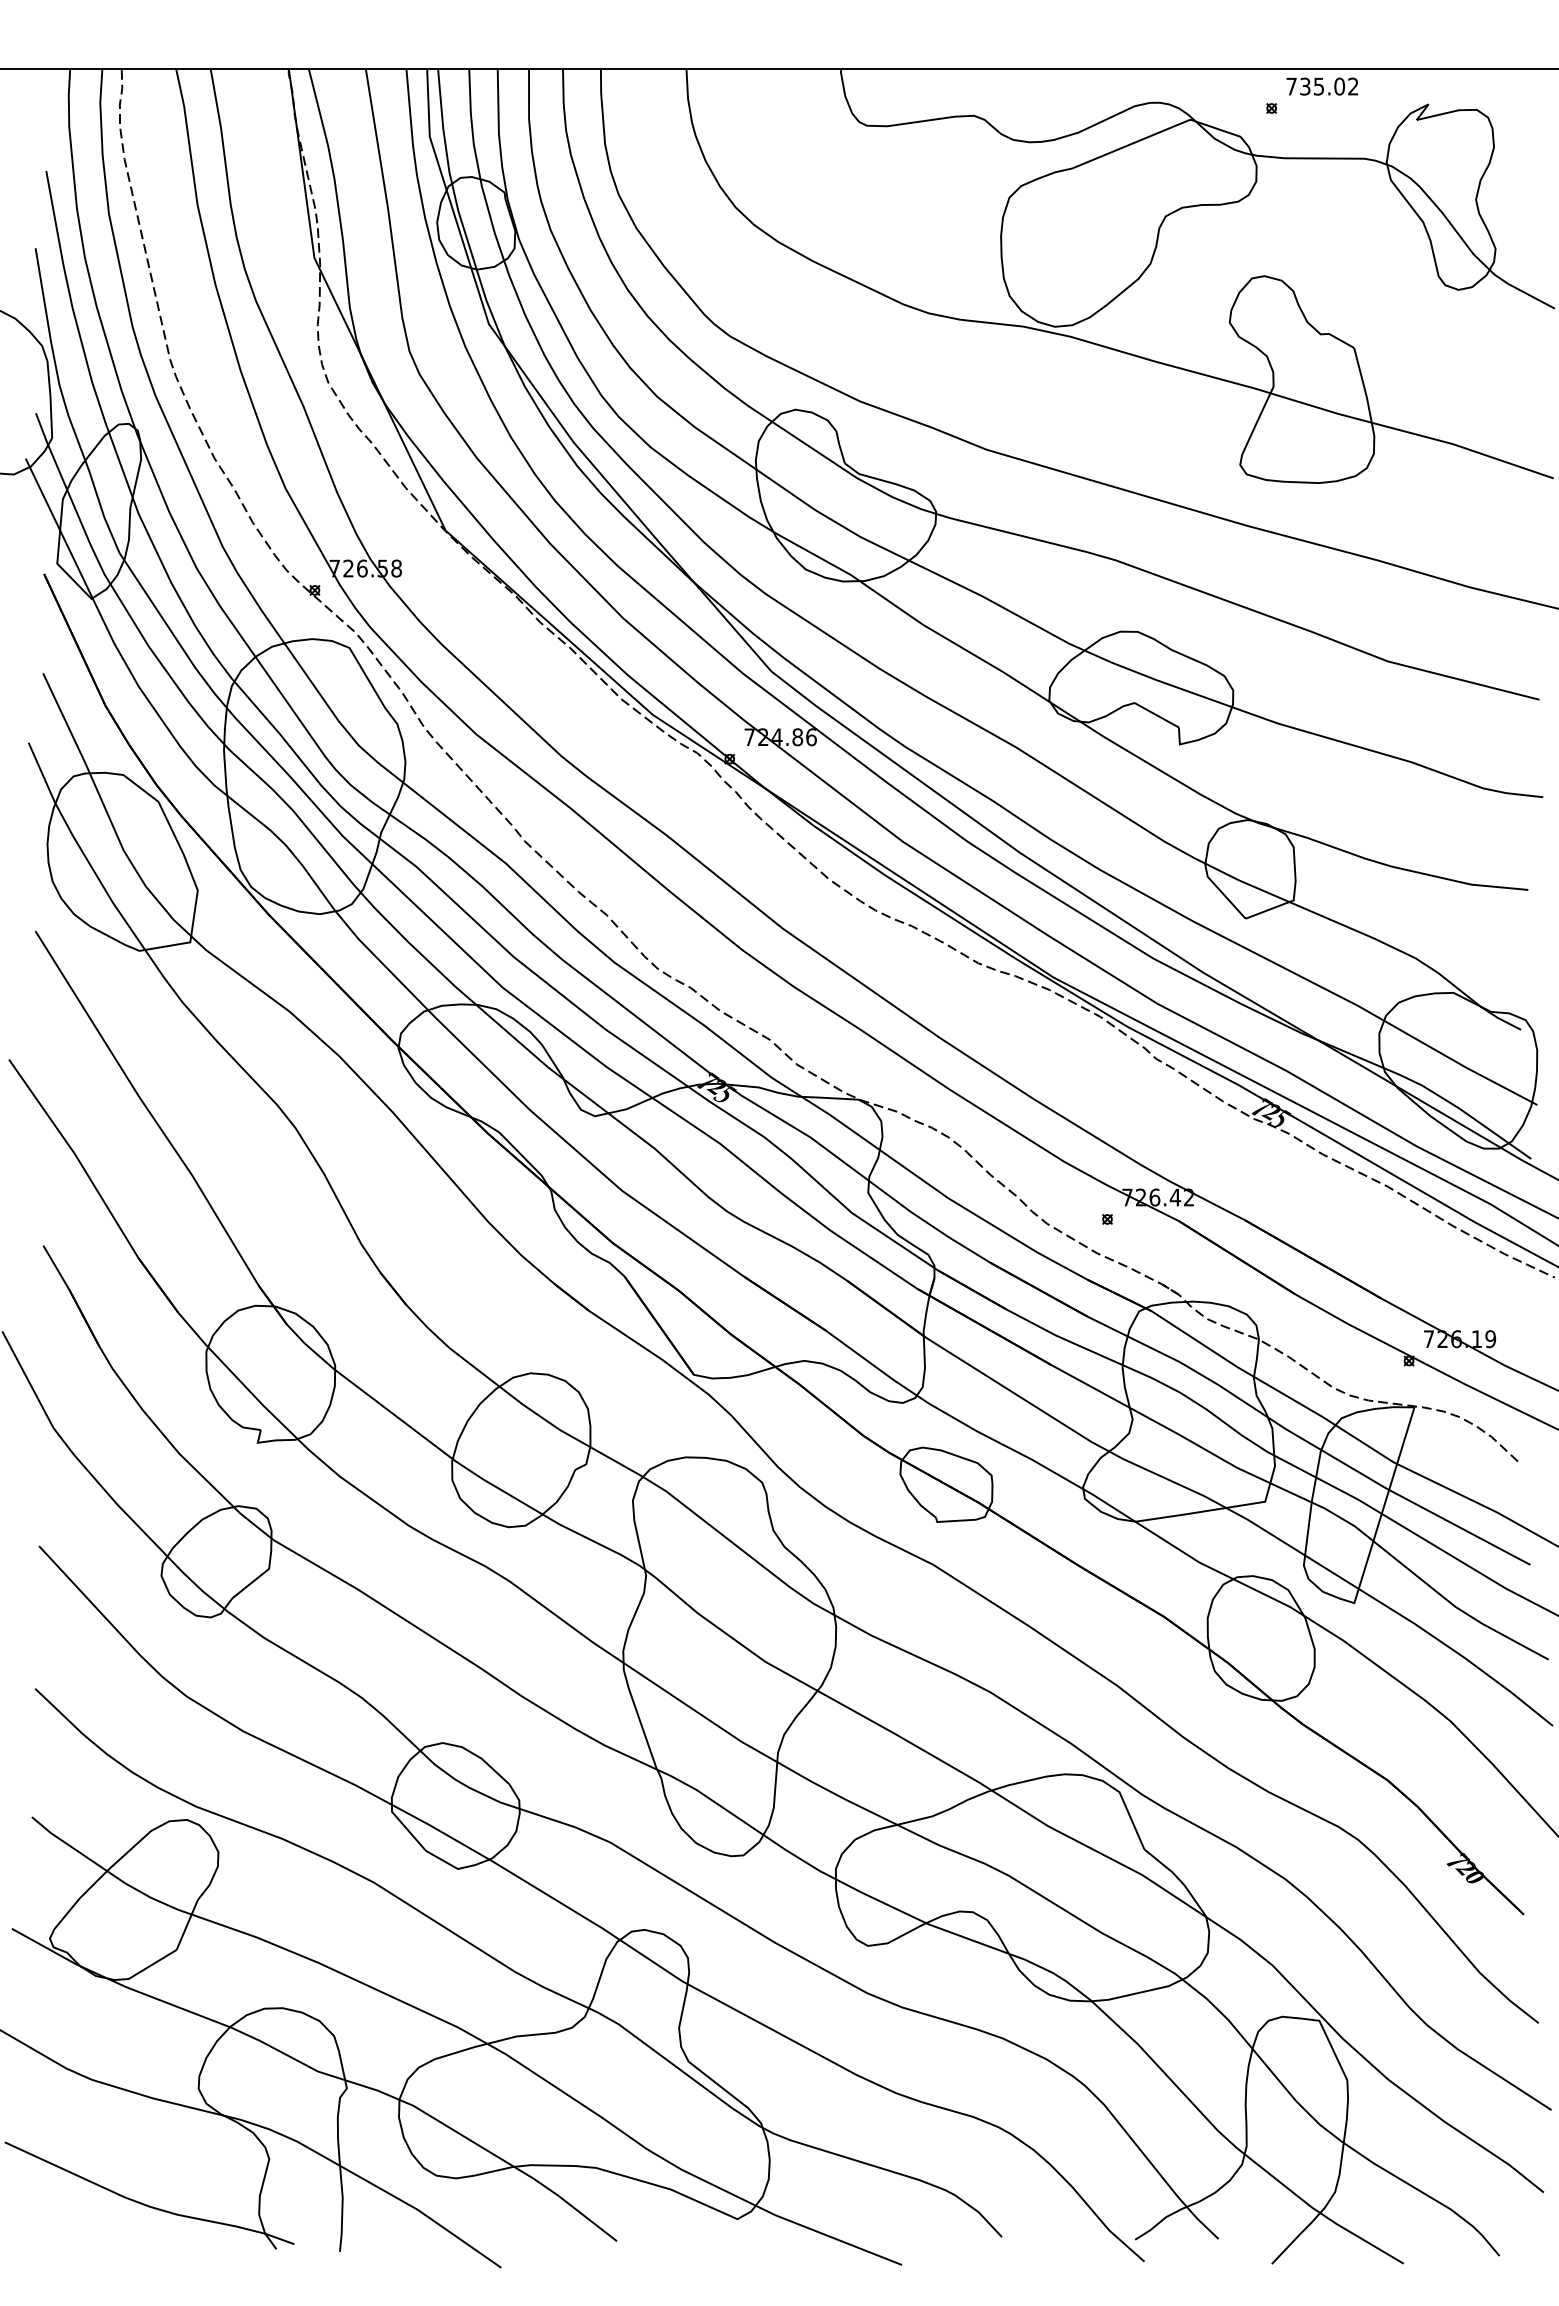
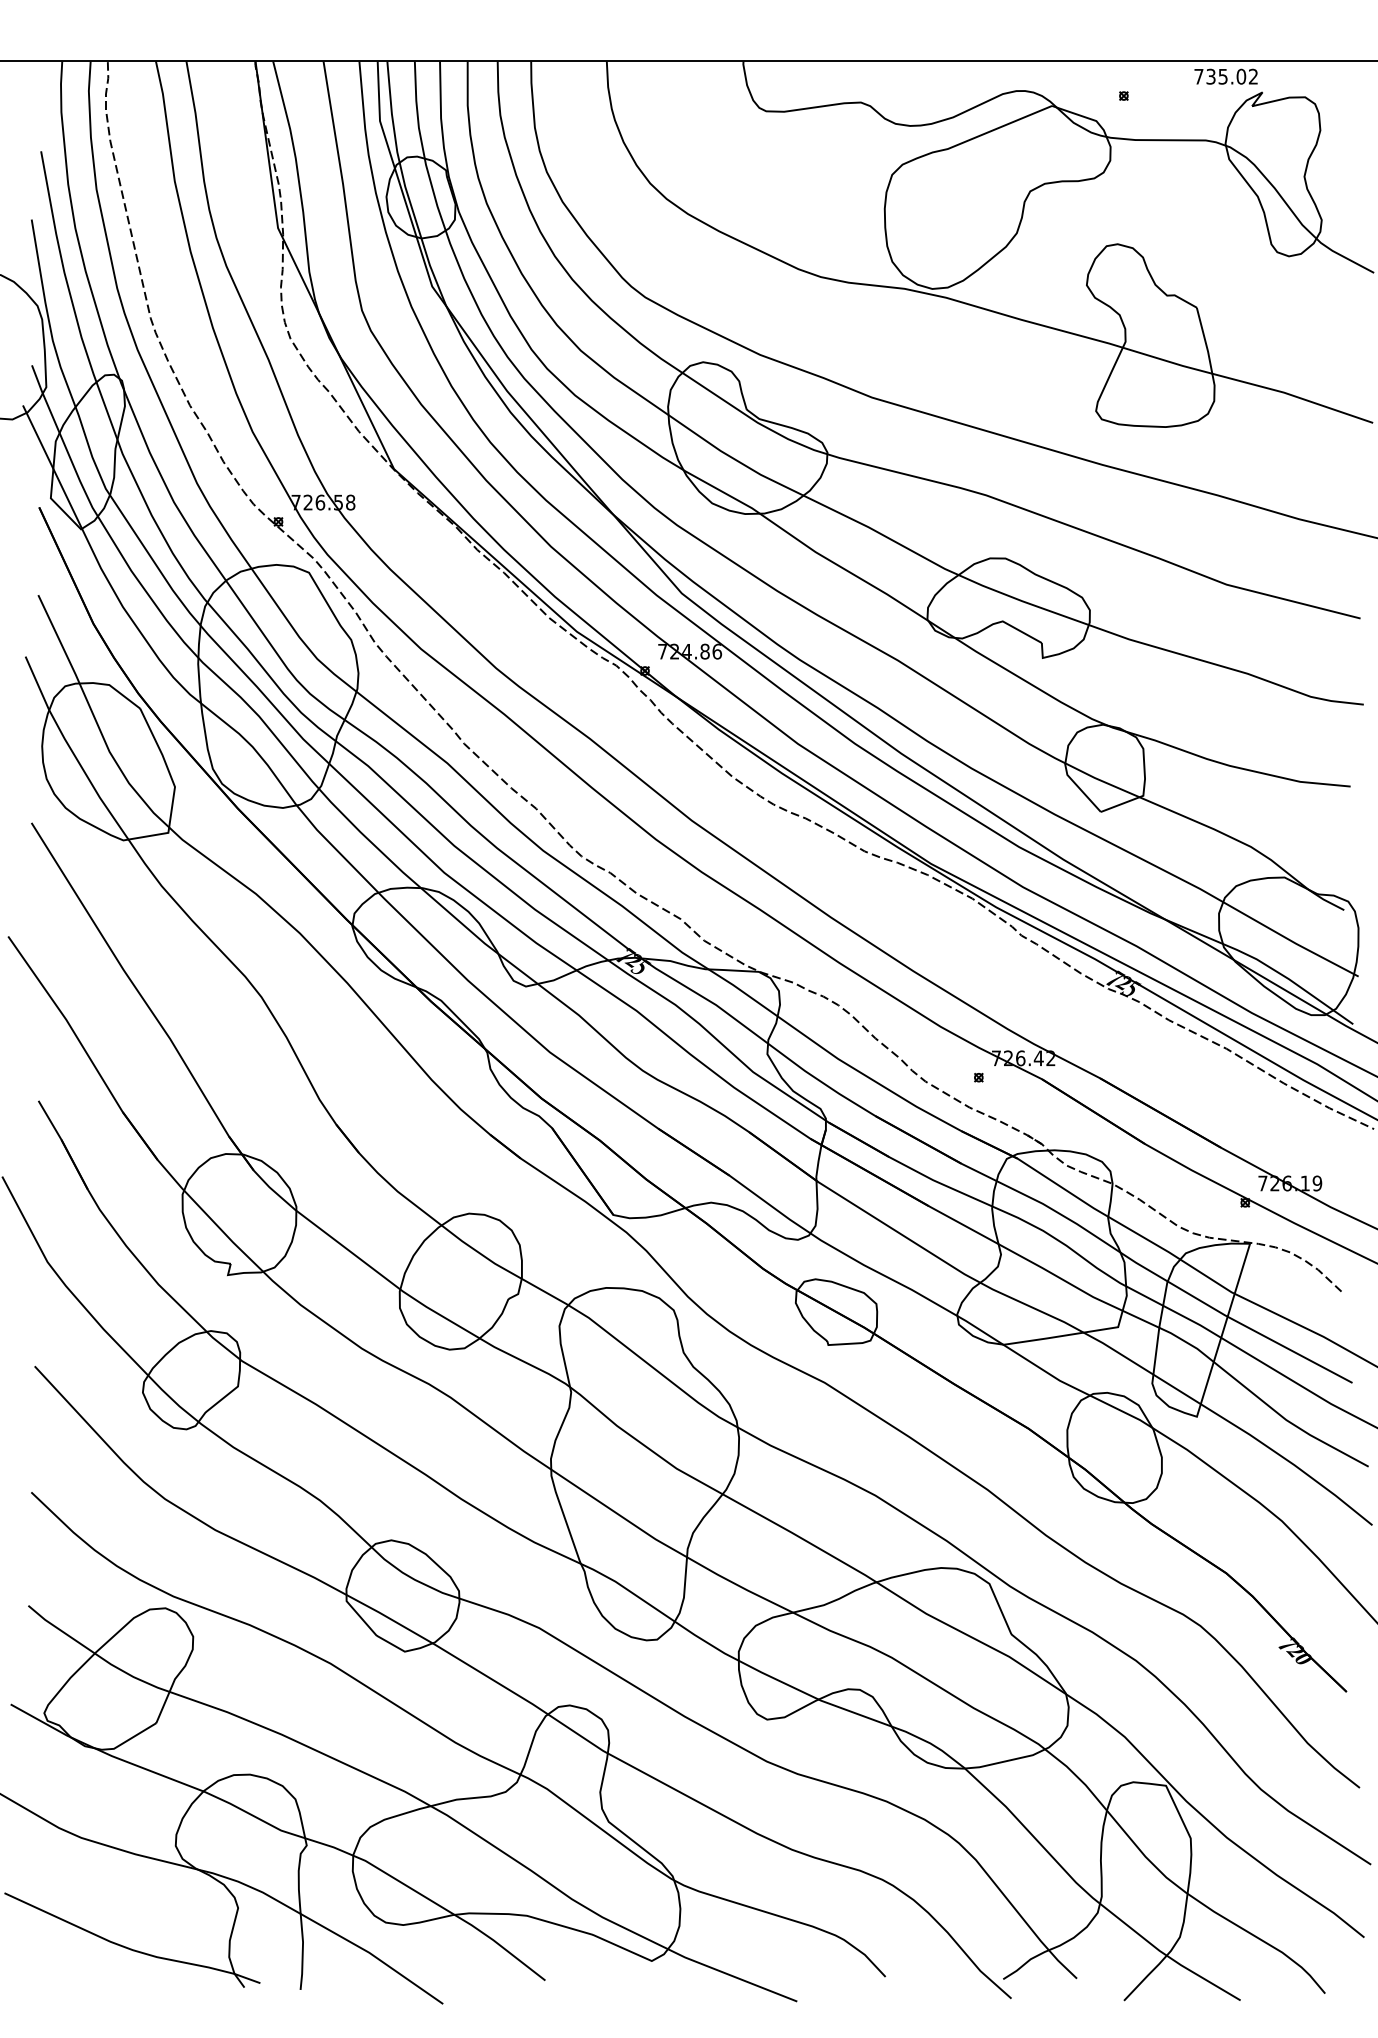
text: (1322, 86) -> (1226, 76), moved

